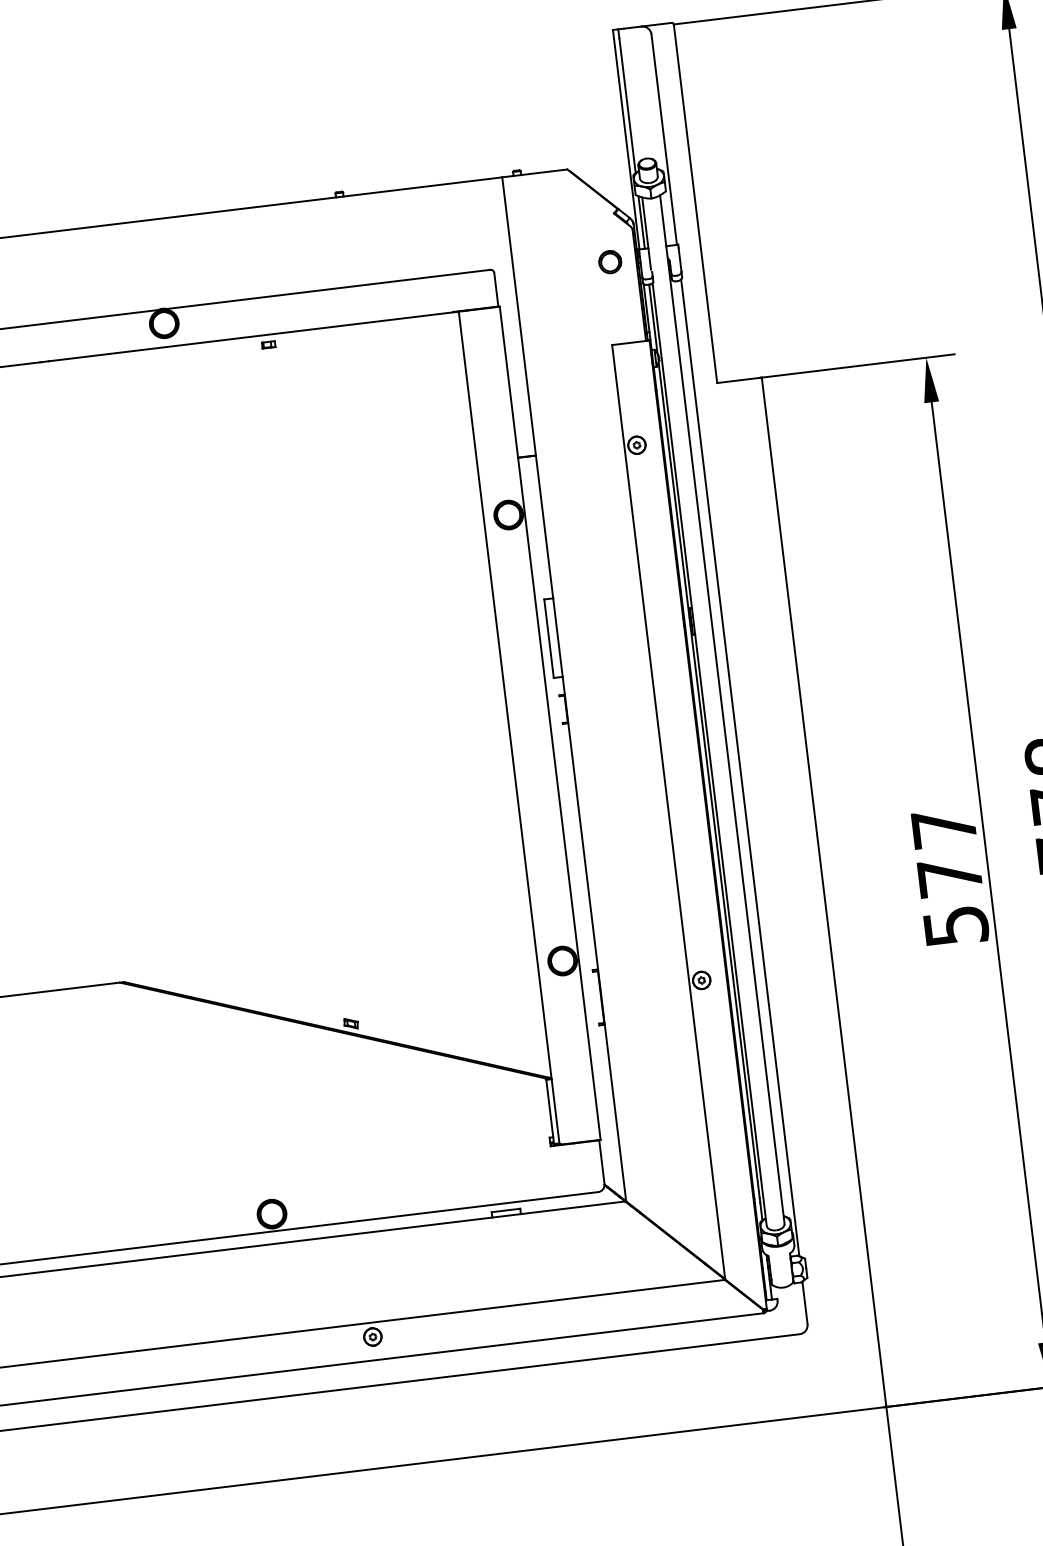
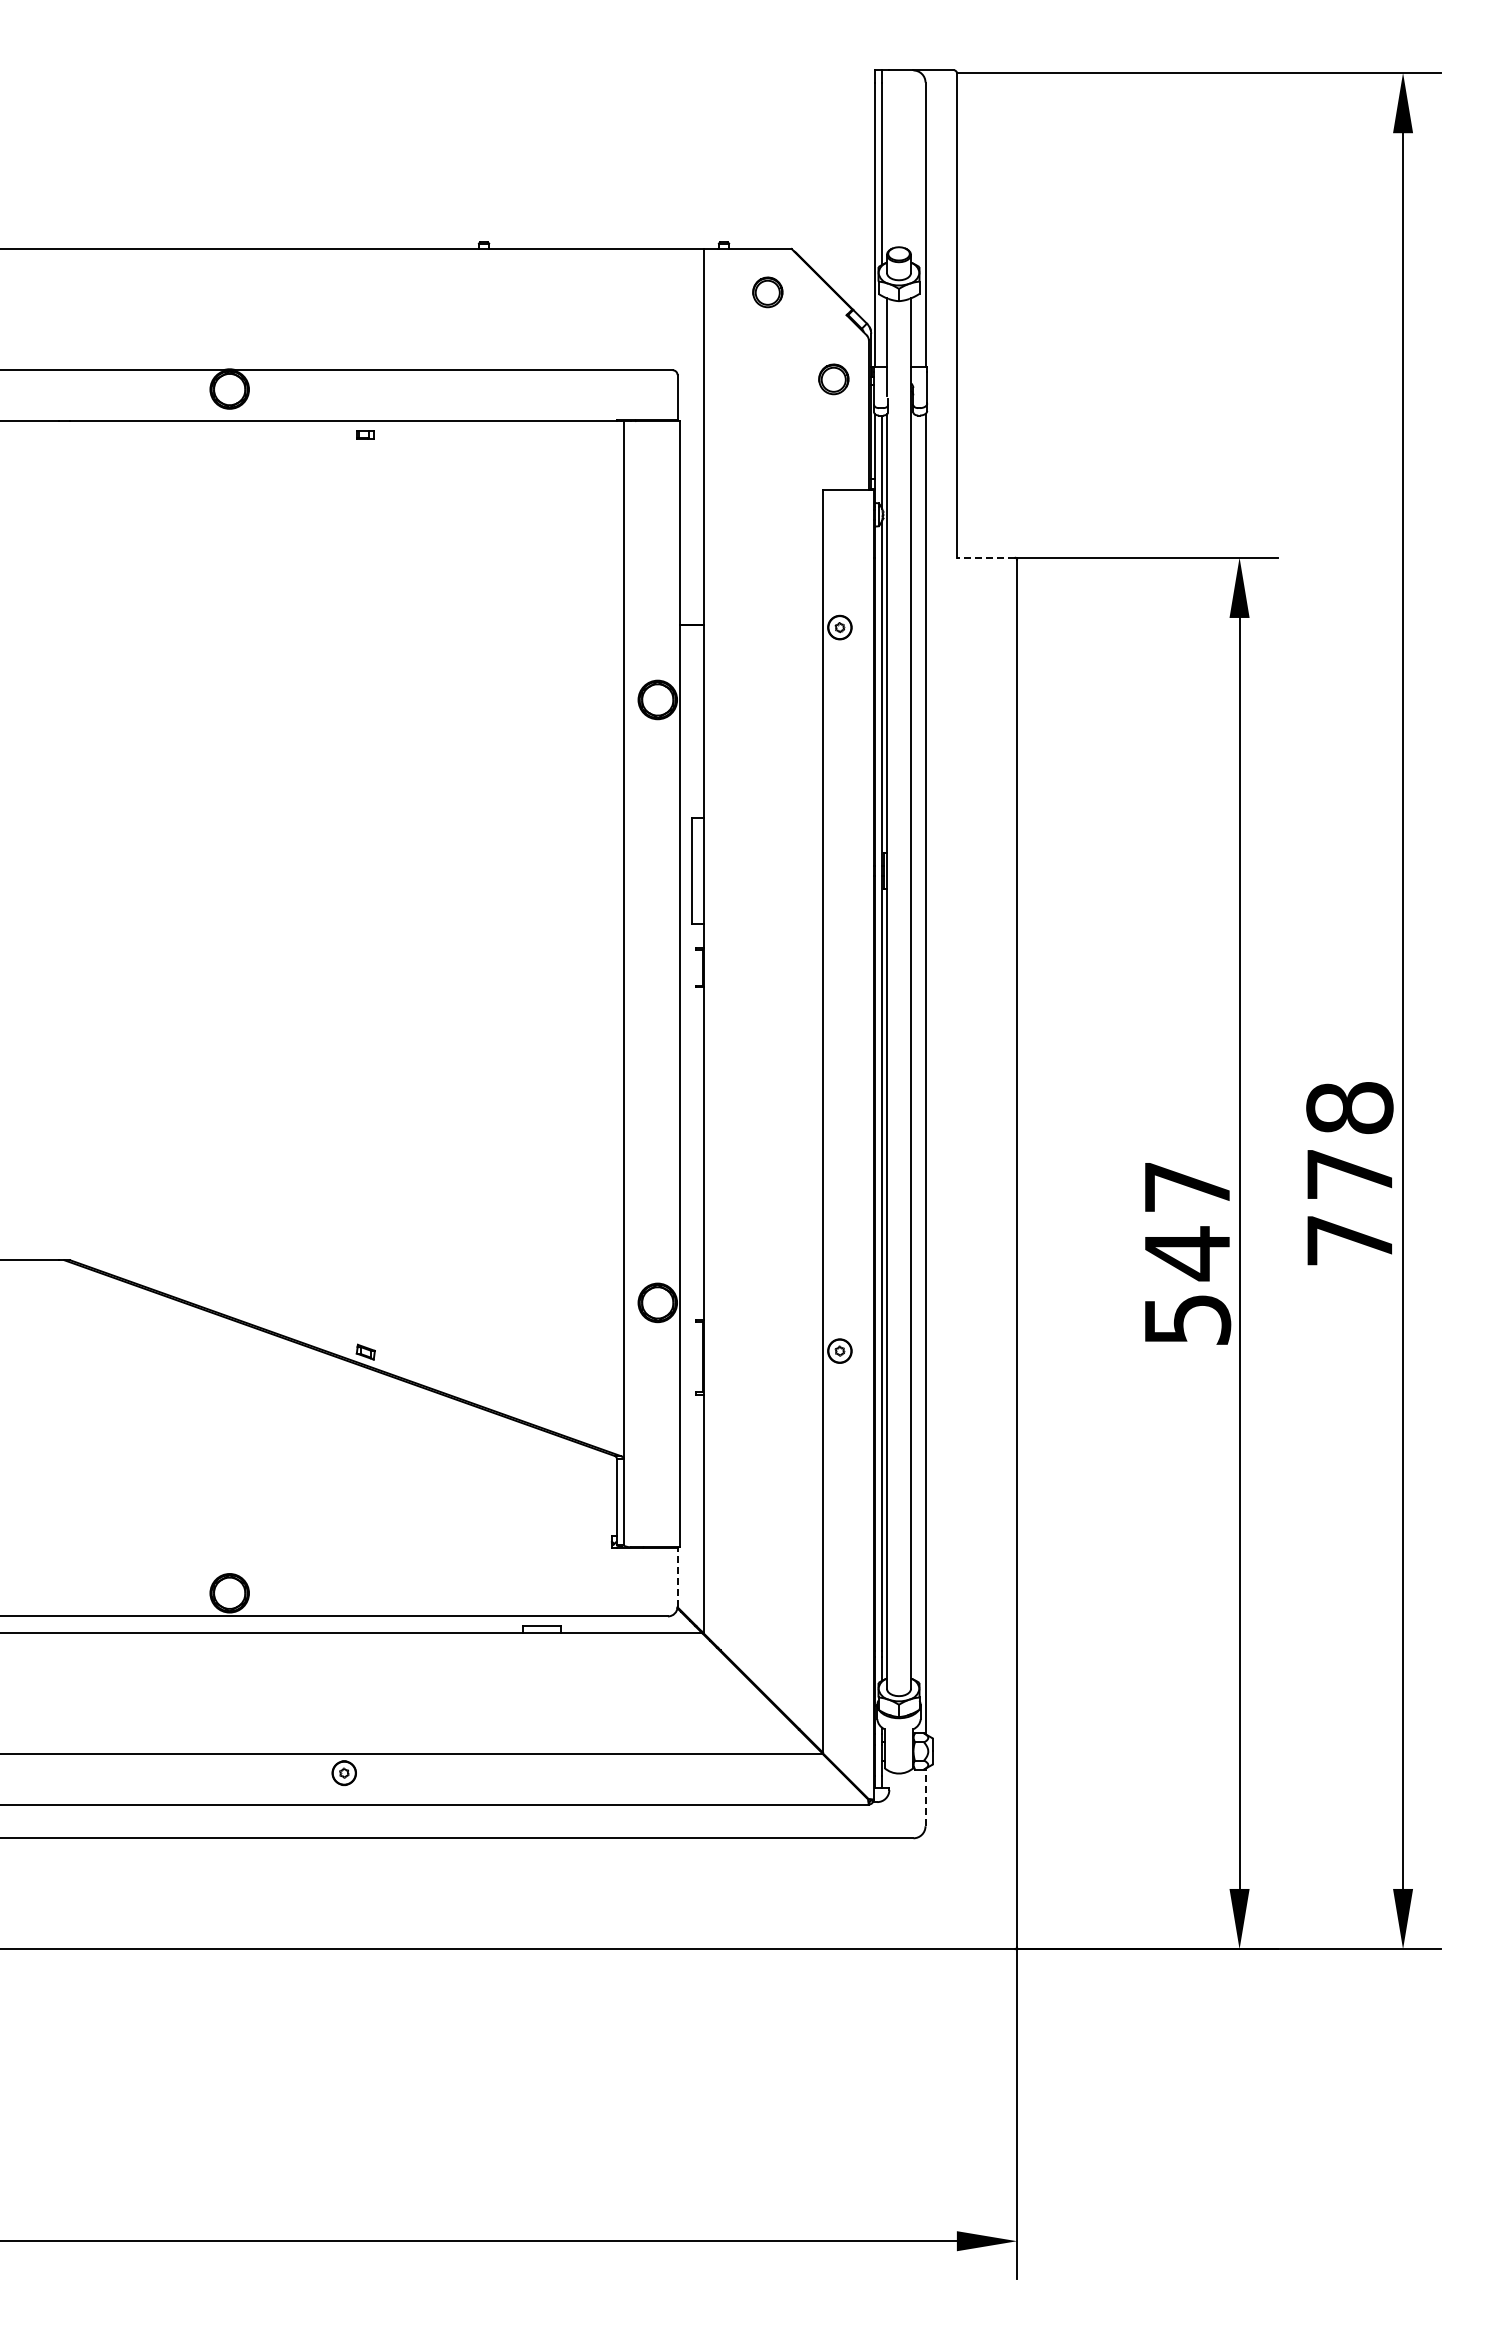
part: (553, 203) -> (767, 292), added
line: (641, 222) -> (882, 331), removed
line: (738, 380) -> (985, 557), solid -> dashed
text: (950, 877) -> (1187, 1253), 577 -> 547
line: (601, 1162) -> (677, 1577), solid -> dashed
line: (804, 1302) -> (925, 1797), solid -> dashed

